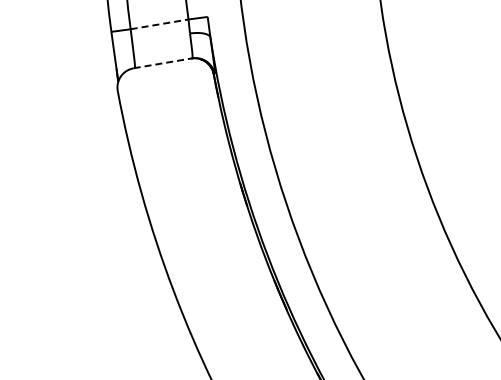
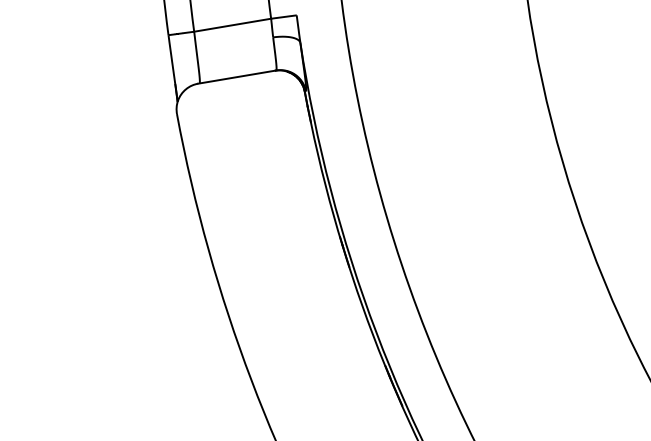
line: (160, 24) -> (233, 25), dashed -> solid
line: (163, 63) -> (237, 77), dashed -> solid

